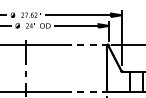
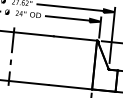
line: (86, 44) -> (75, 38), dashed -> solid
line: (86, 92) -> (70, 87), dashed -> solid

